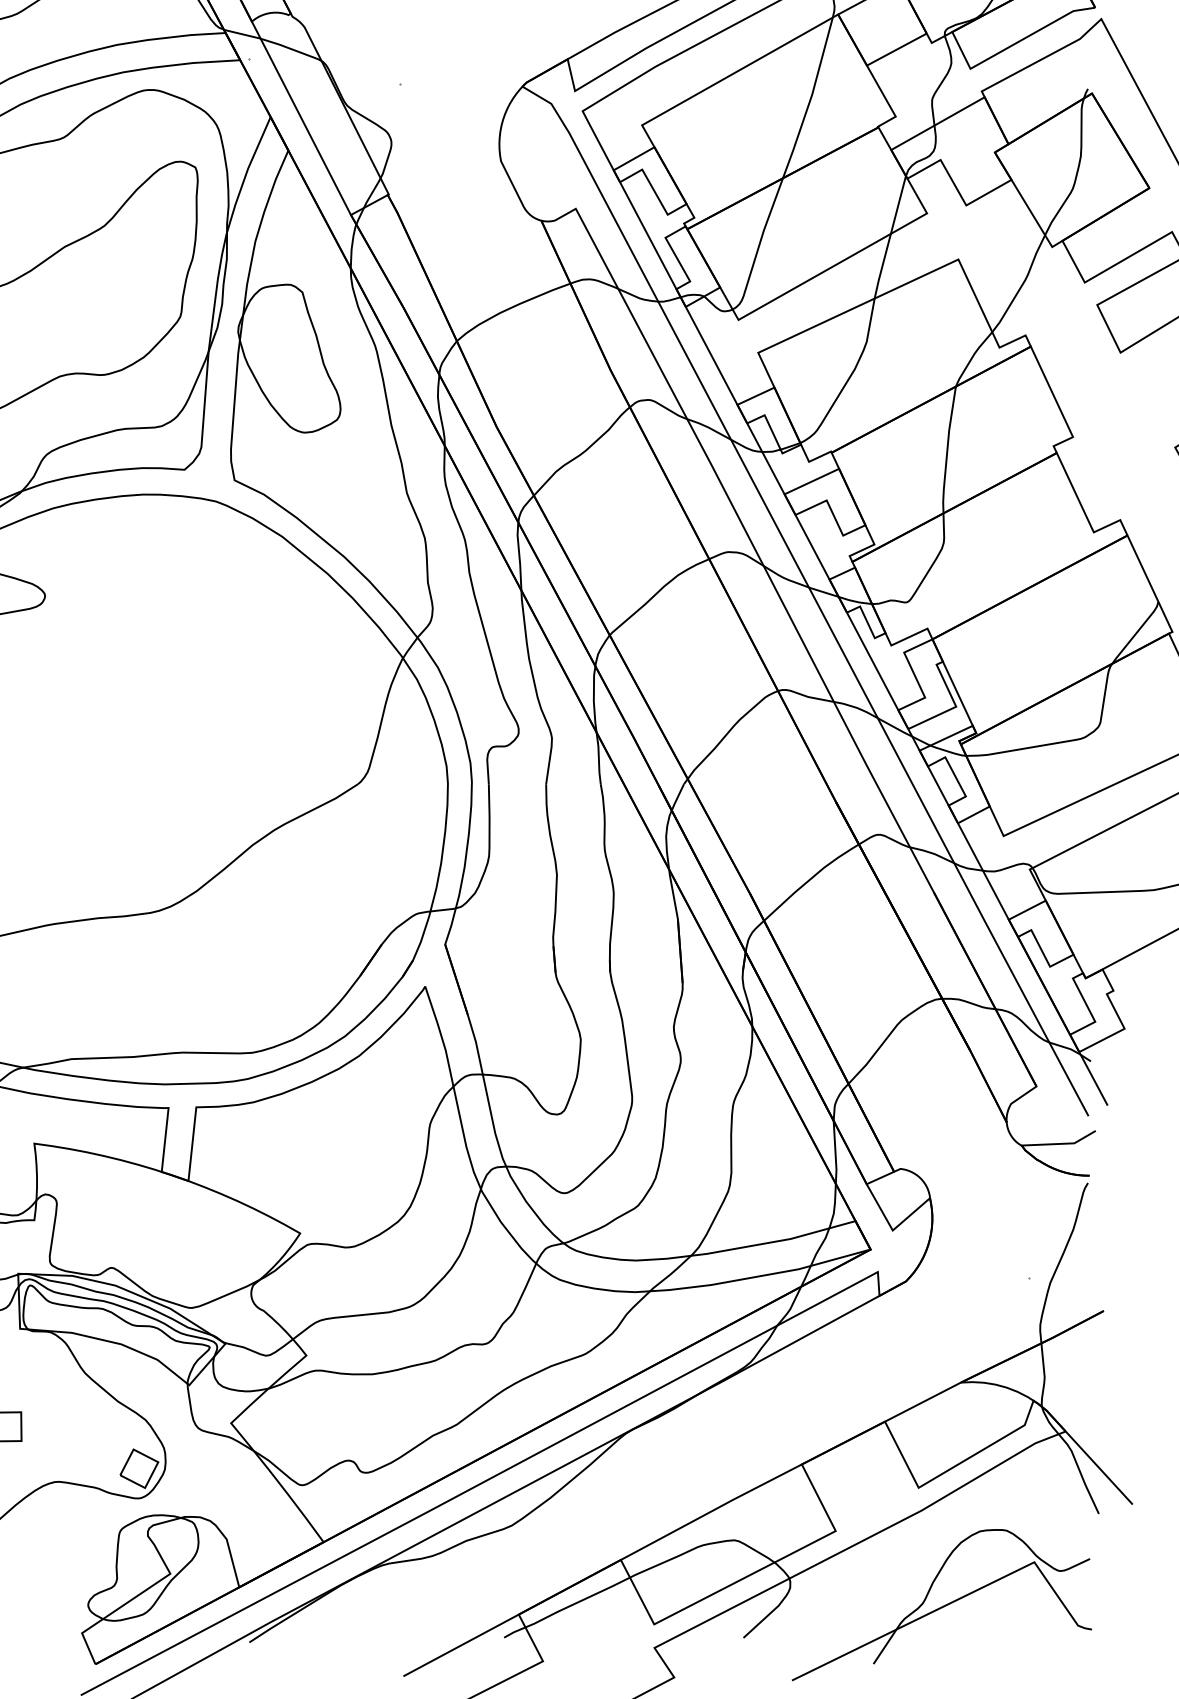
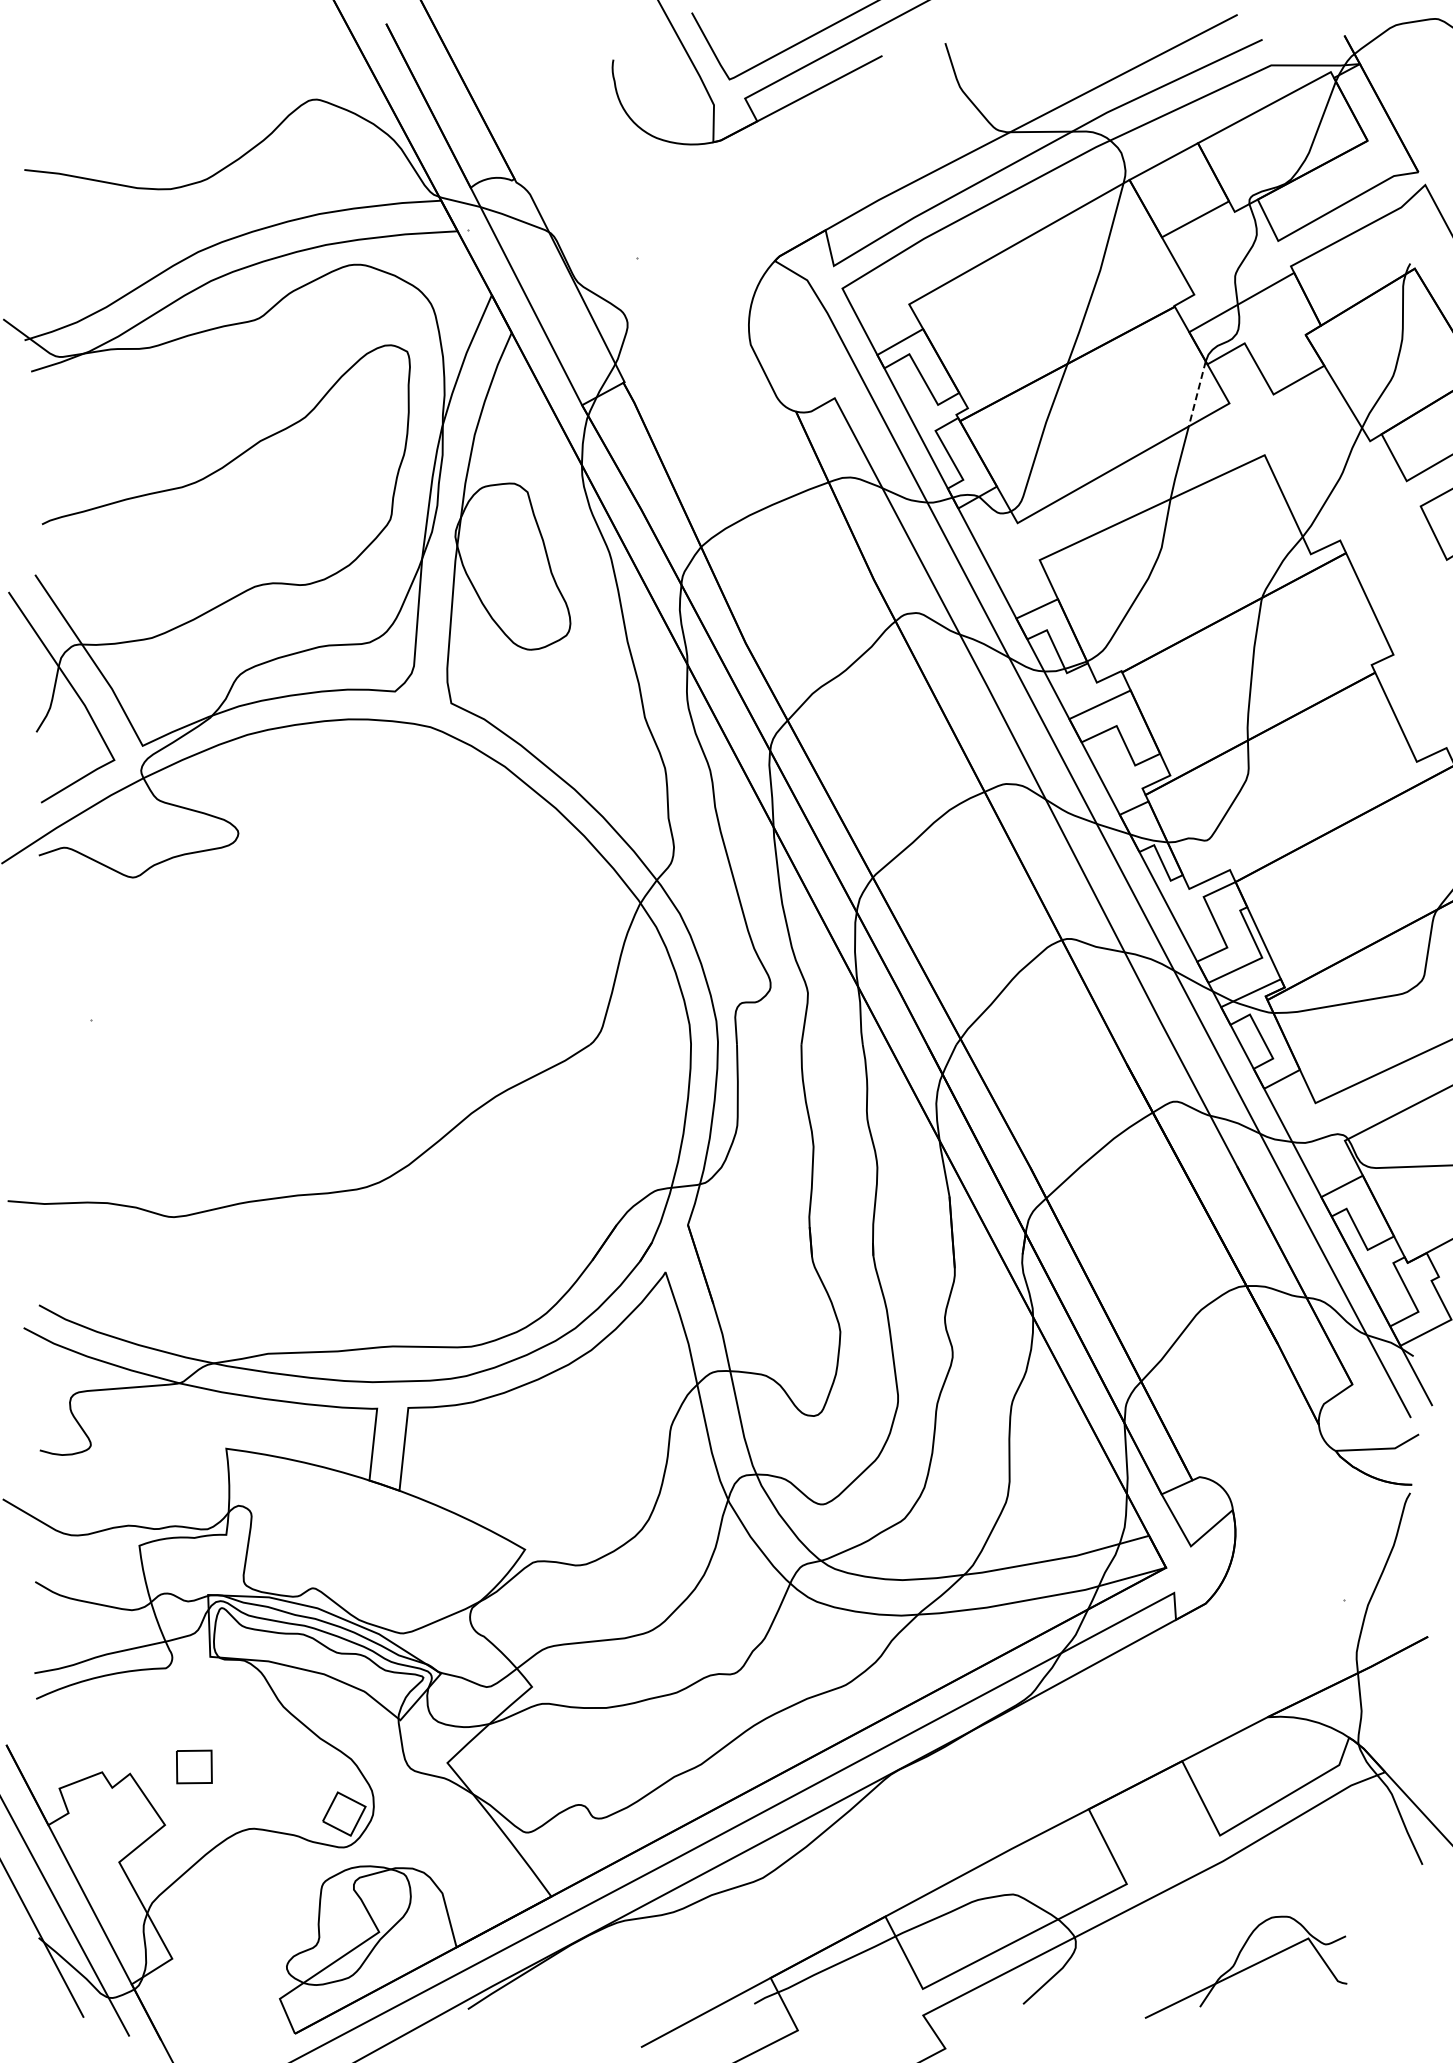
line: (898, 204) -> (1197, 393), solid -> dashed
part: (941, 1605) -> (1245, 1967), size x0.6

